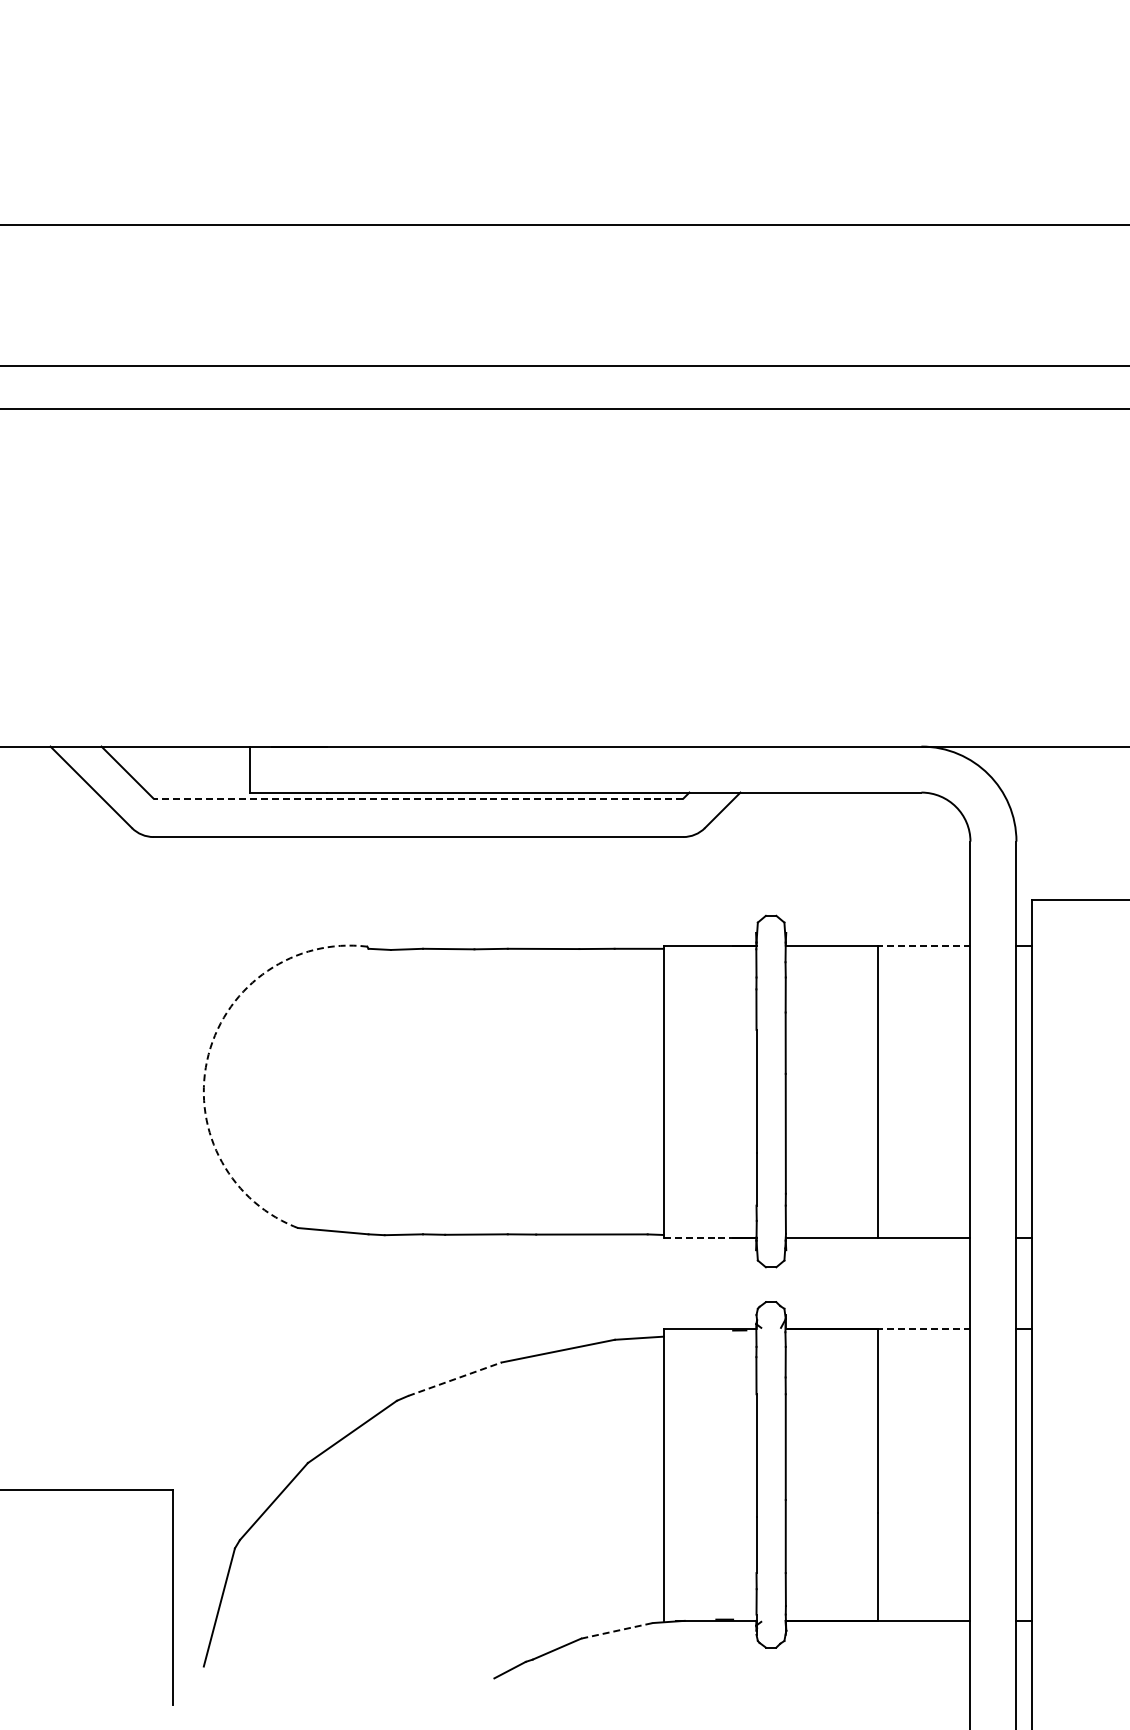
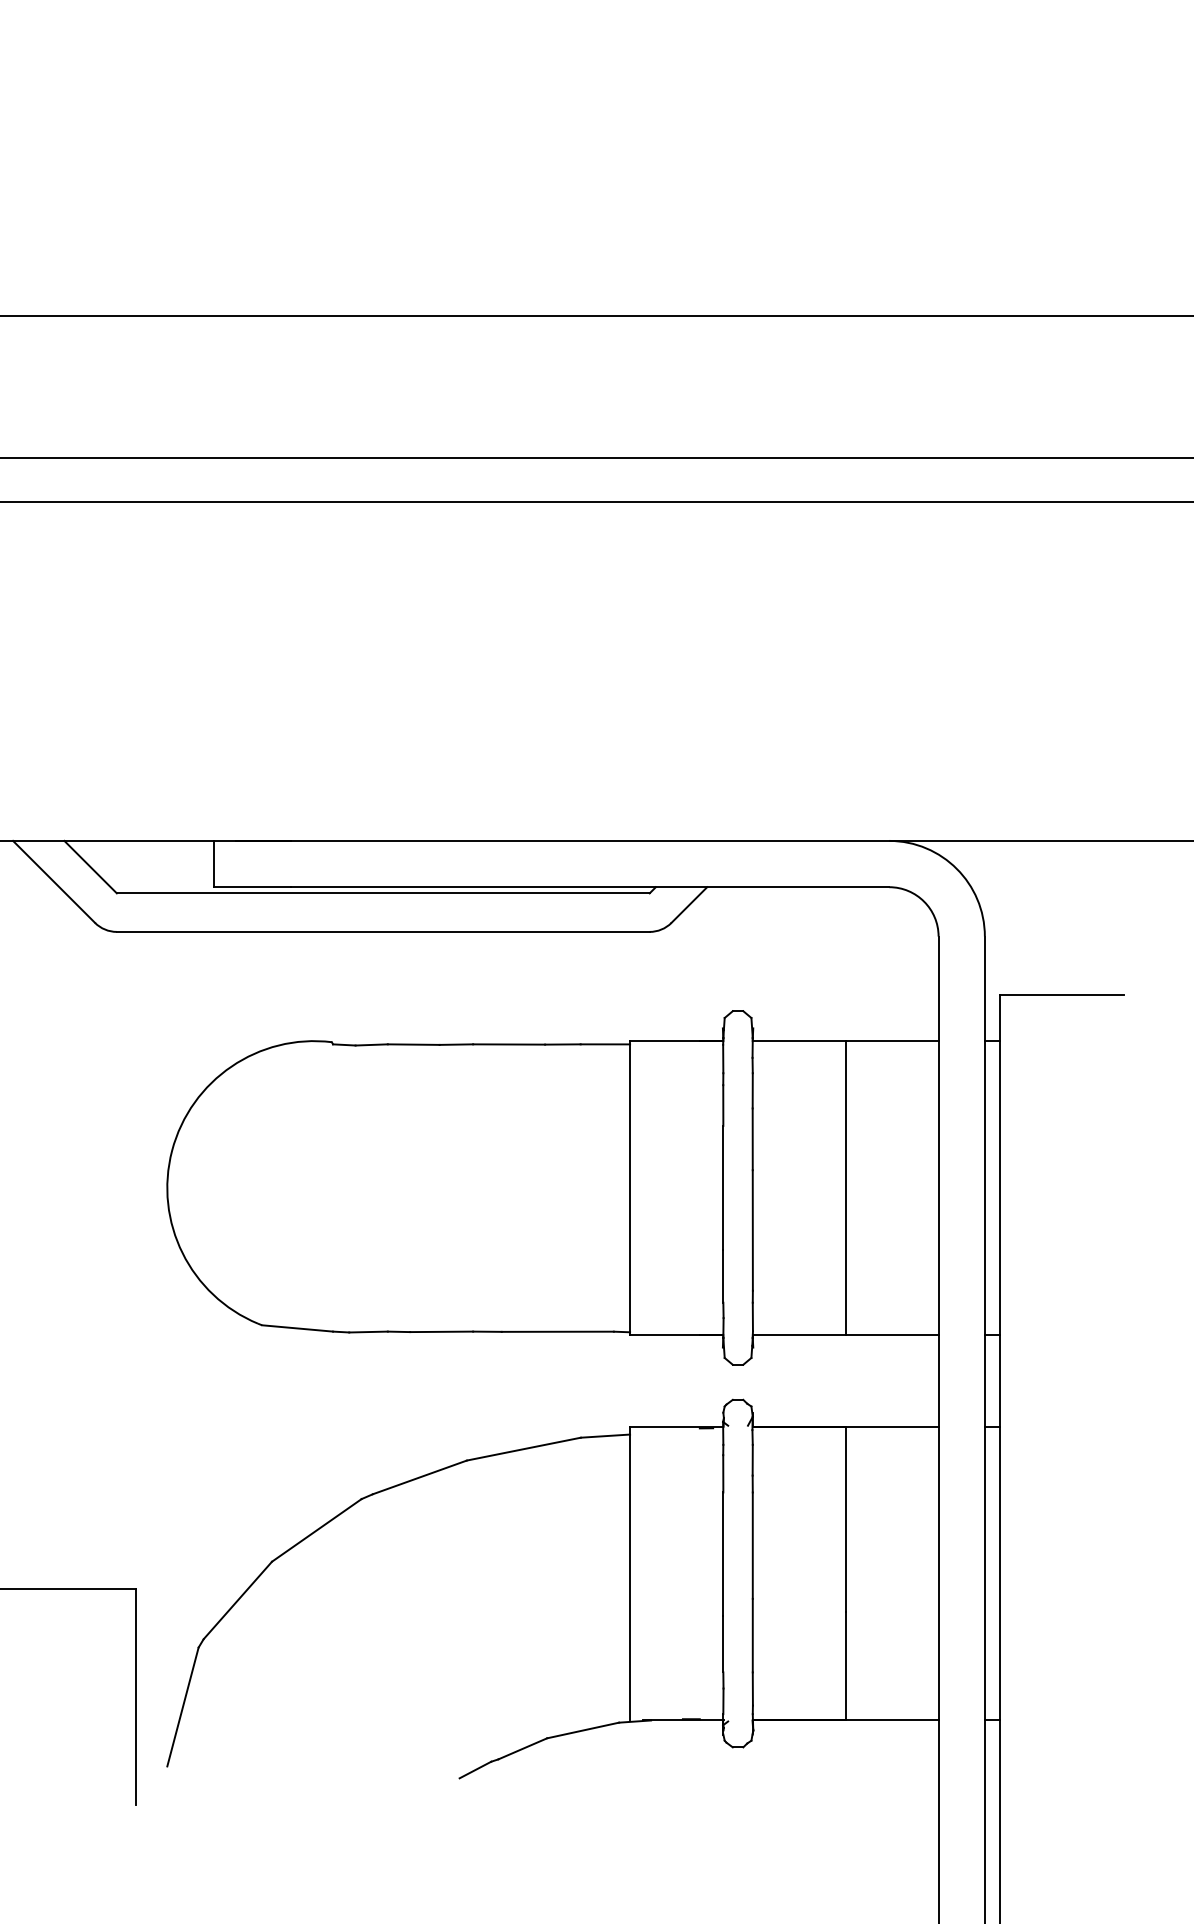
line: (417, 798) -> (382, 893), dashed -> solid
line: (923, 945) -> (891, 1041), dashed -> solid
arc: (208, 1054) -> (172, 1150), dashed -> solid
line: (698, 1237) -> (664, 1334), dashed -> solid
line: (923, 1328) -> (891, 1426), dashed -> solid
line: (454, 1379) -> (419, 1477), dashed -> solid
line: (617, 1630) -> (583, 1730), dashed -> solid

